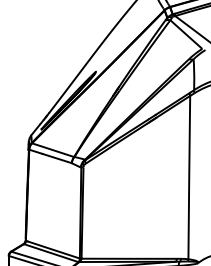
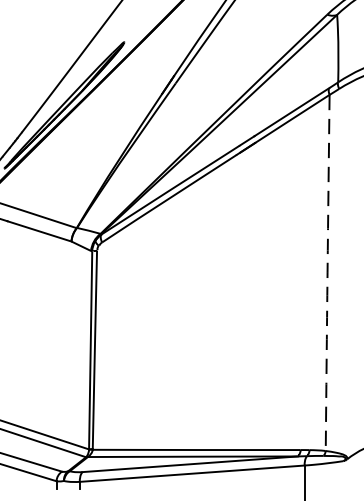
arc: (189, 177) -> (328, 272), solid -> dashed

